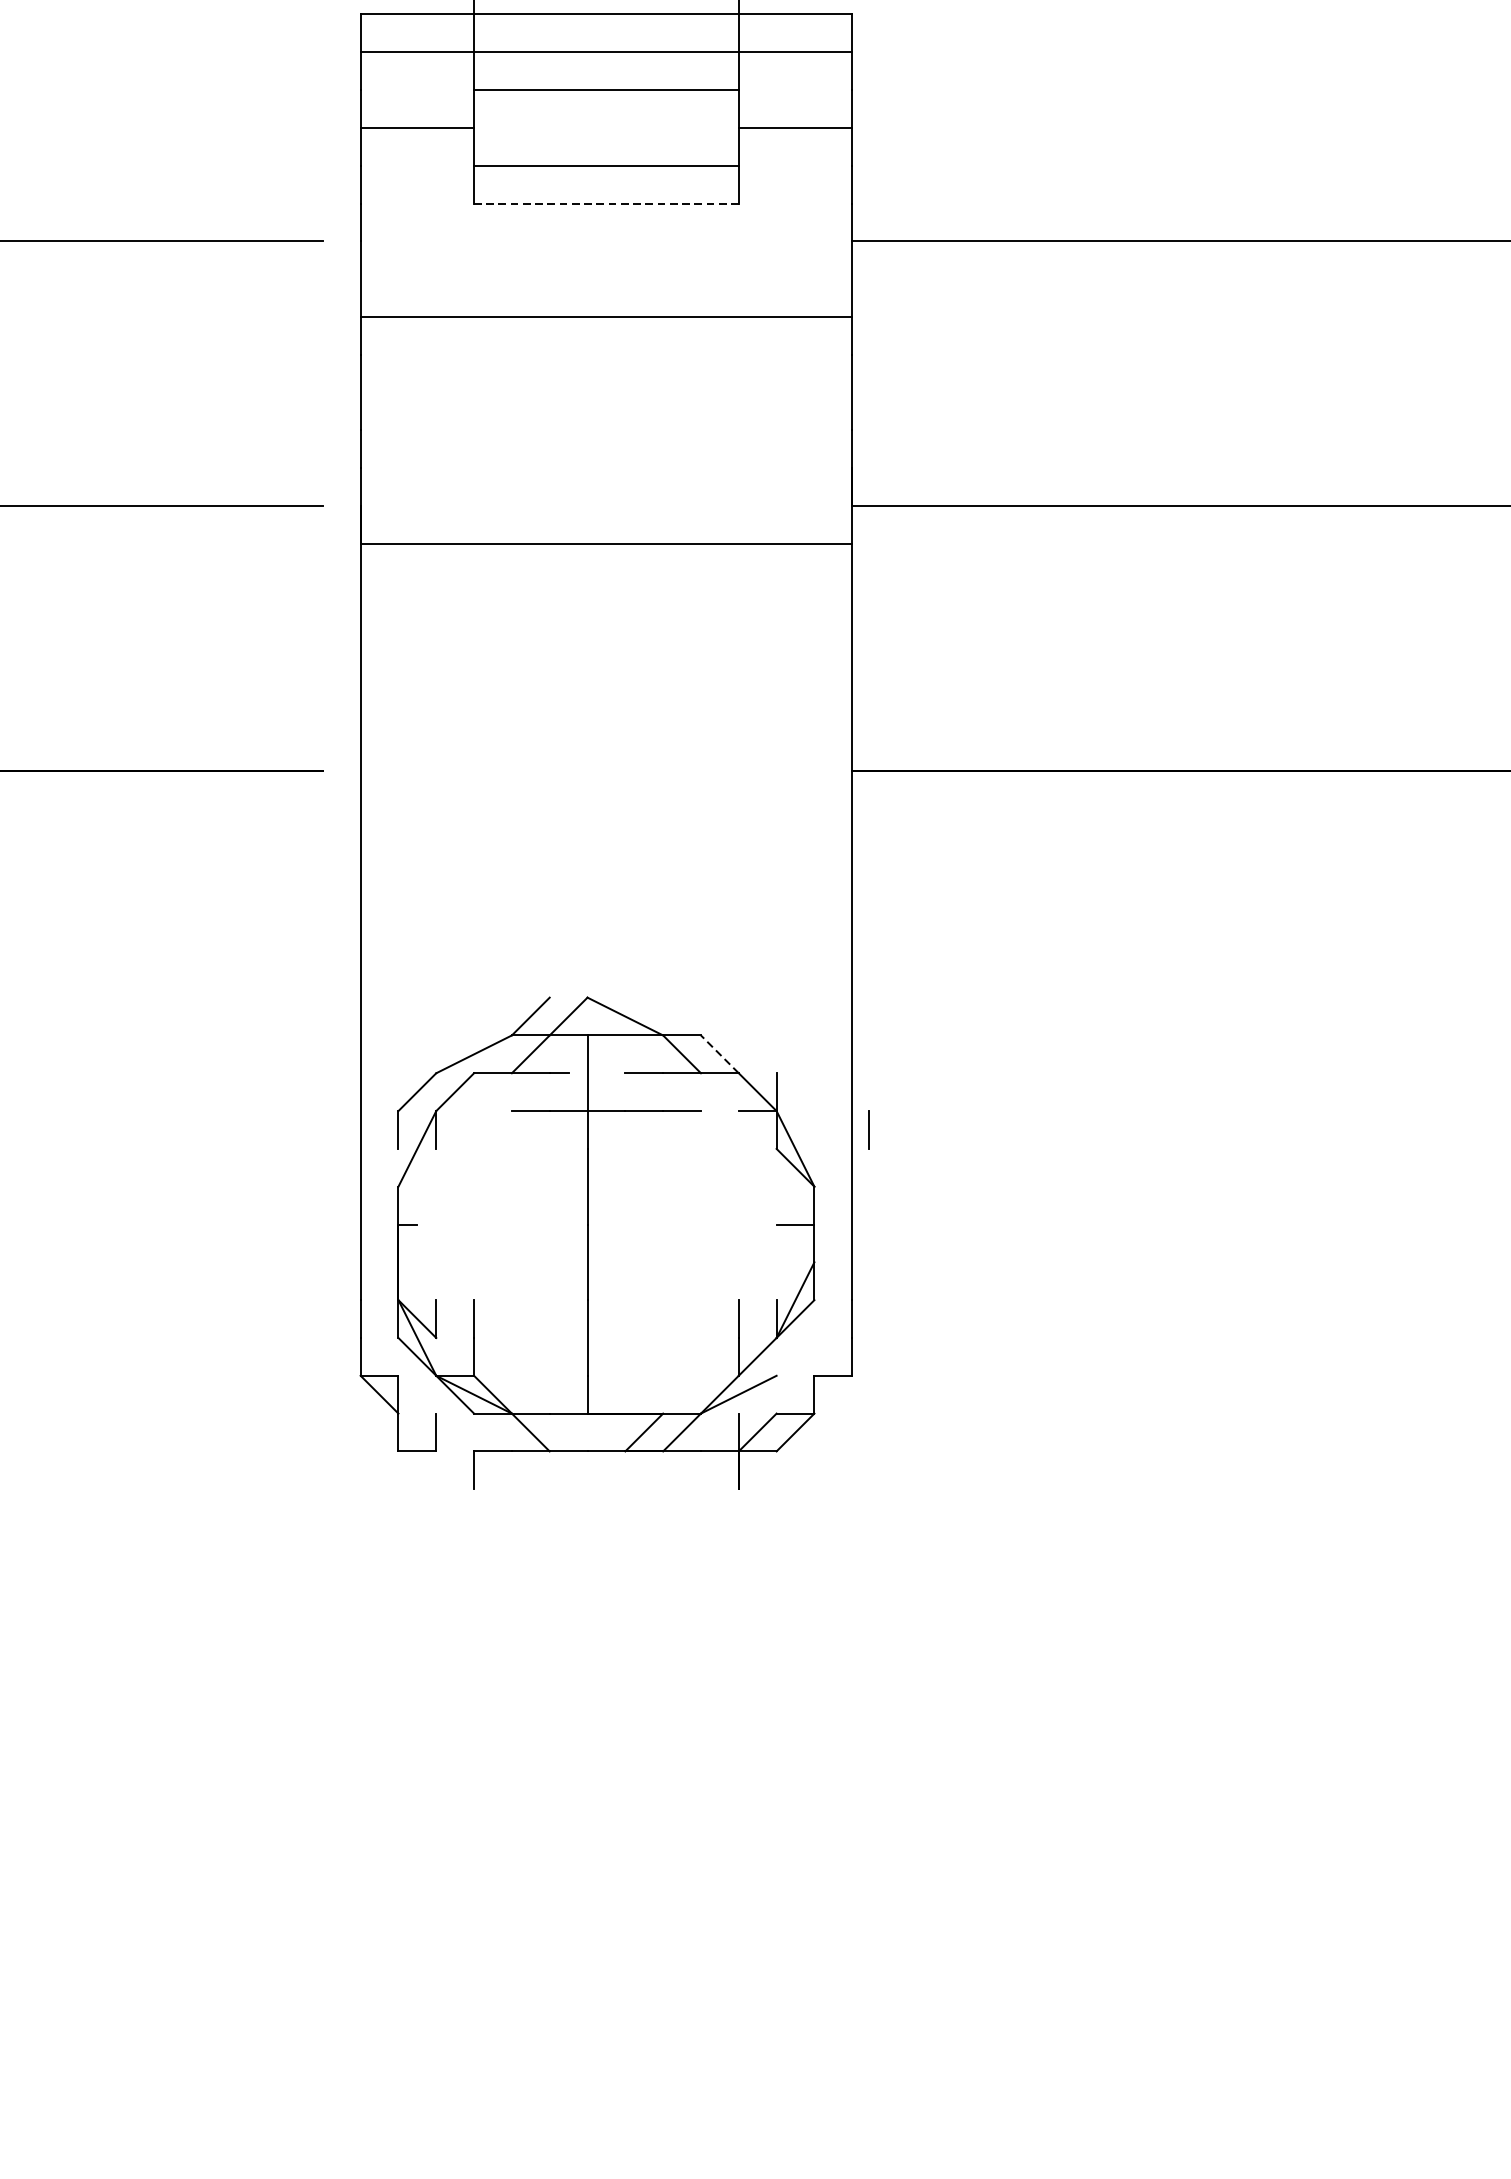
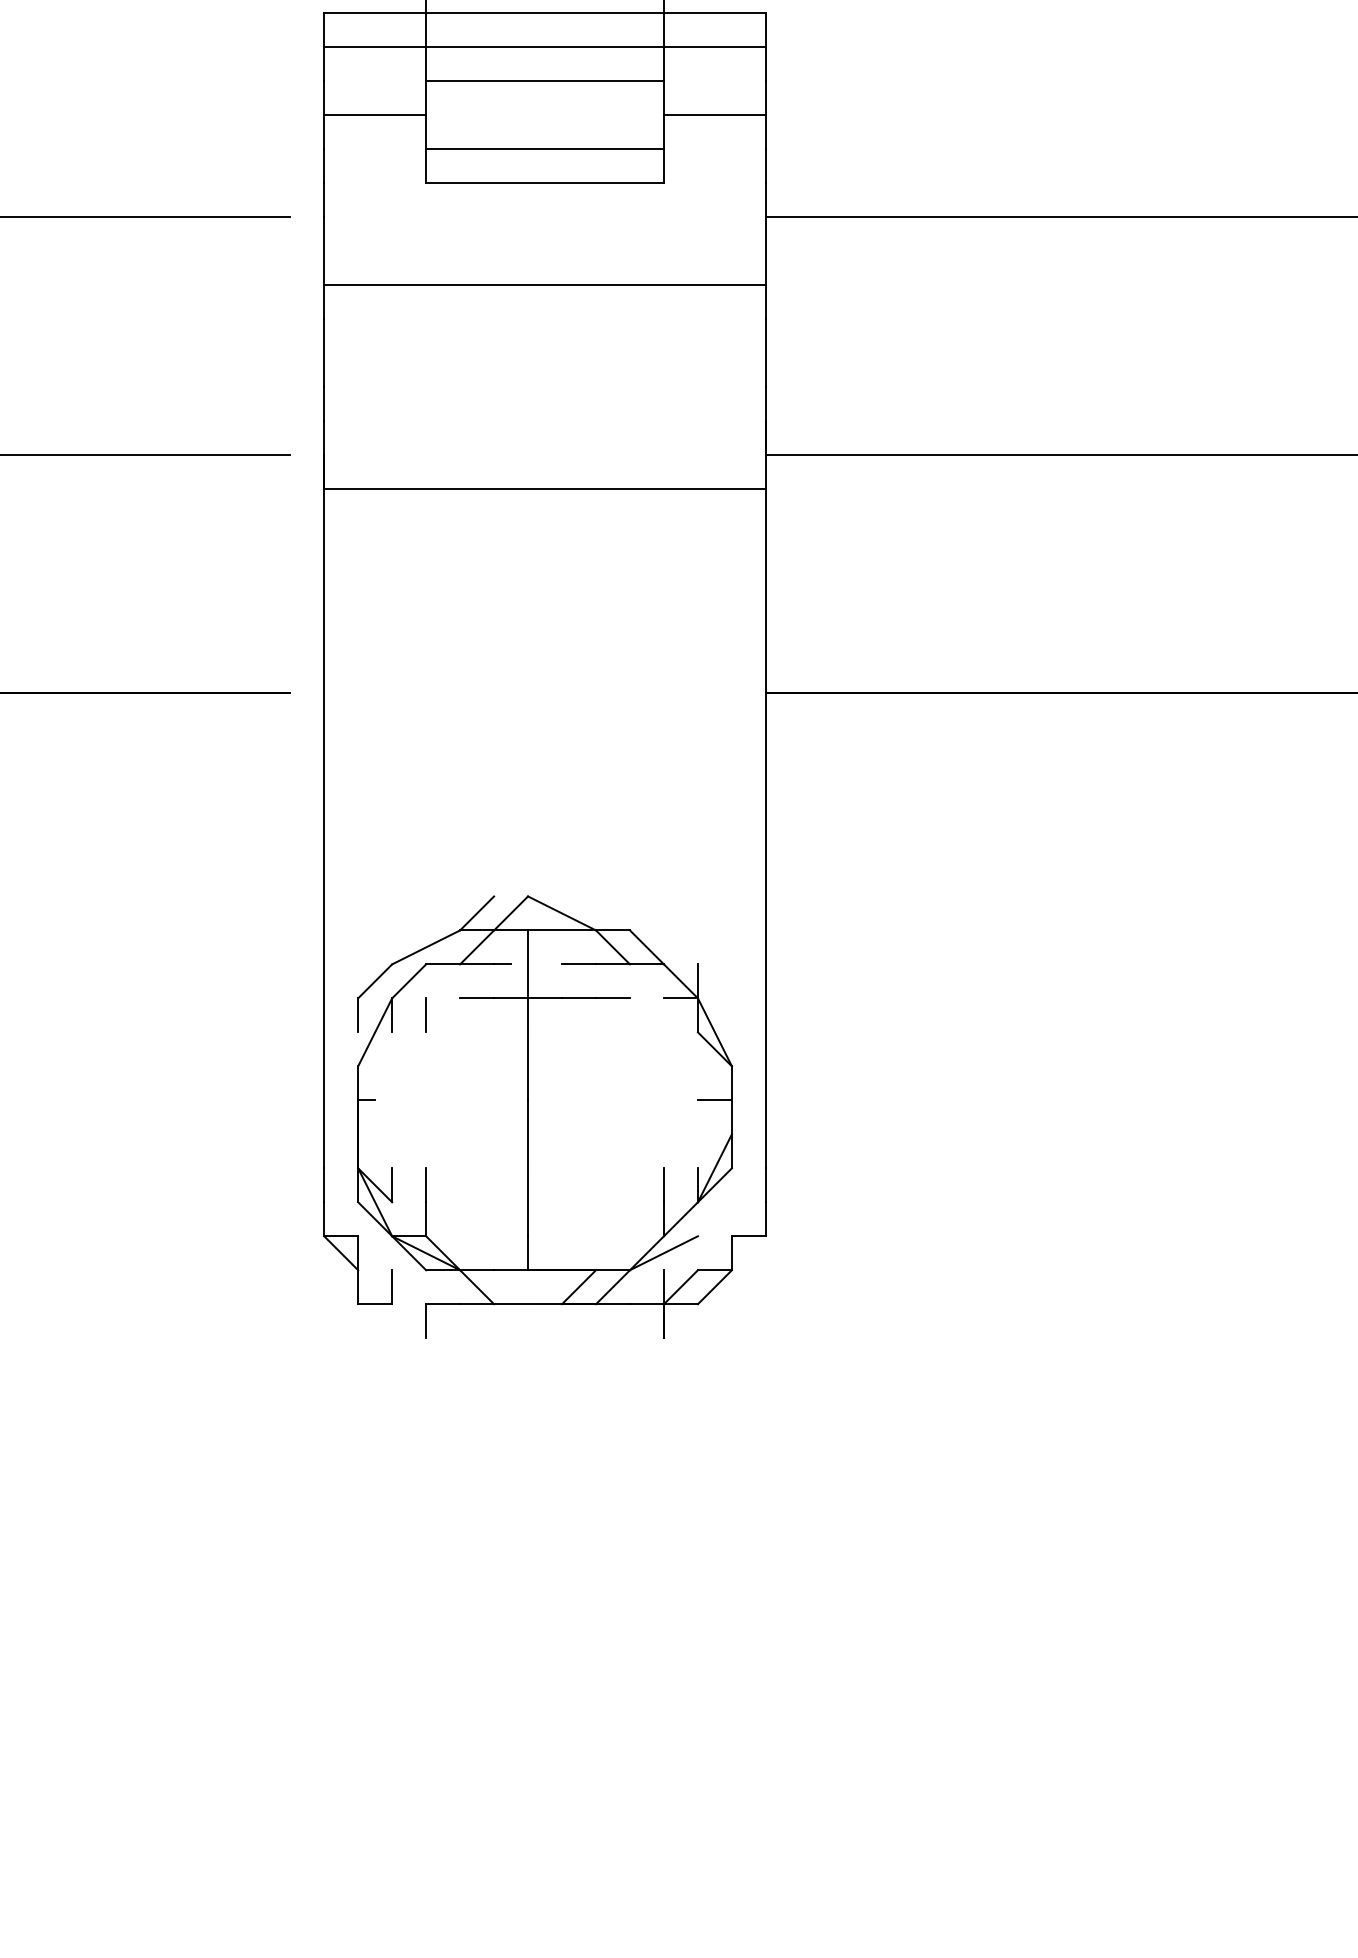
line: (606, 203) -> (545, 182), dashed -> solid
line: (719, 1054) -> (646, 947), dashed -> solid
line: (868, 1129) -> (425, 1014), moved

